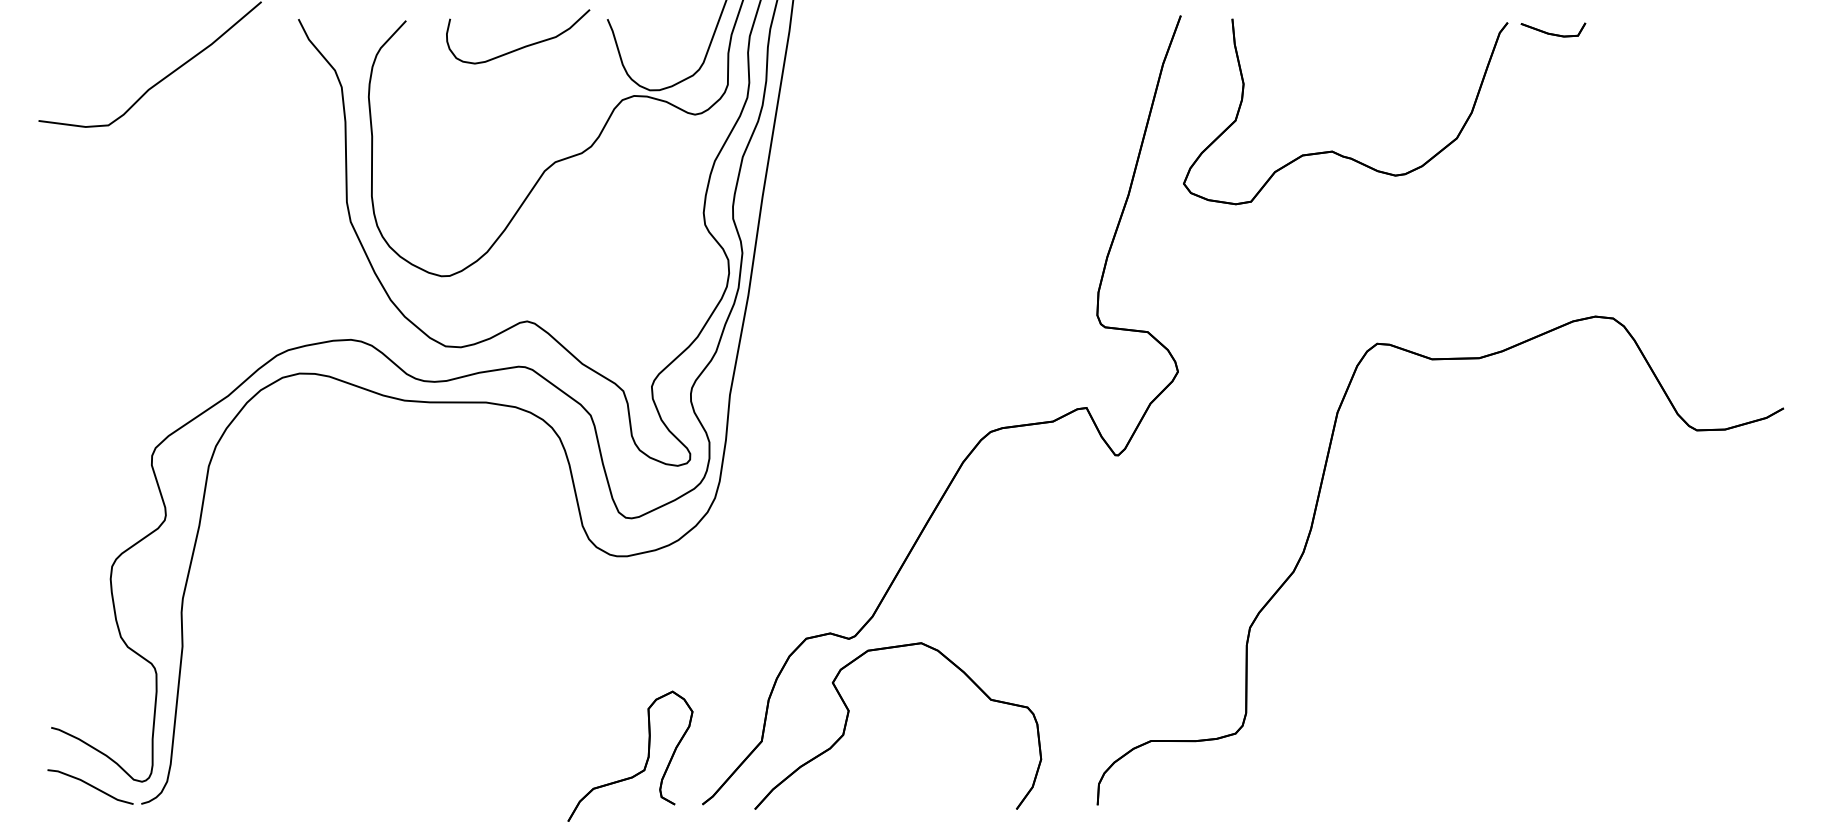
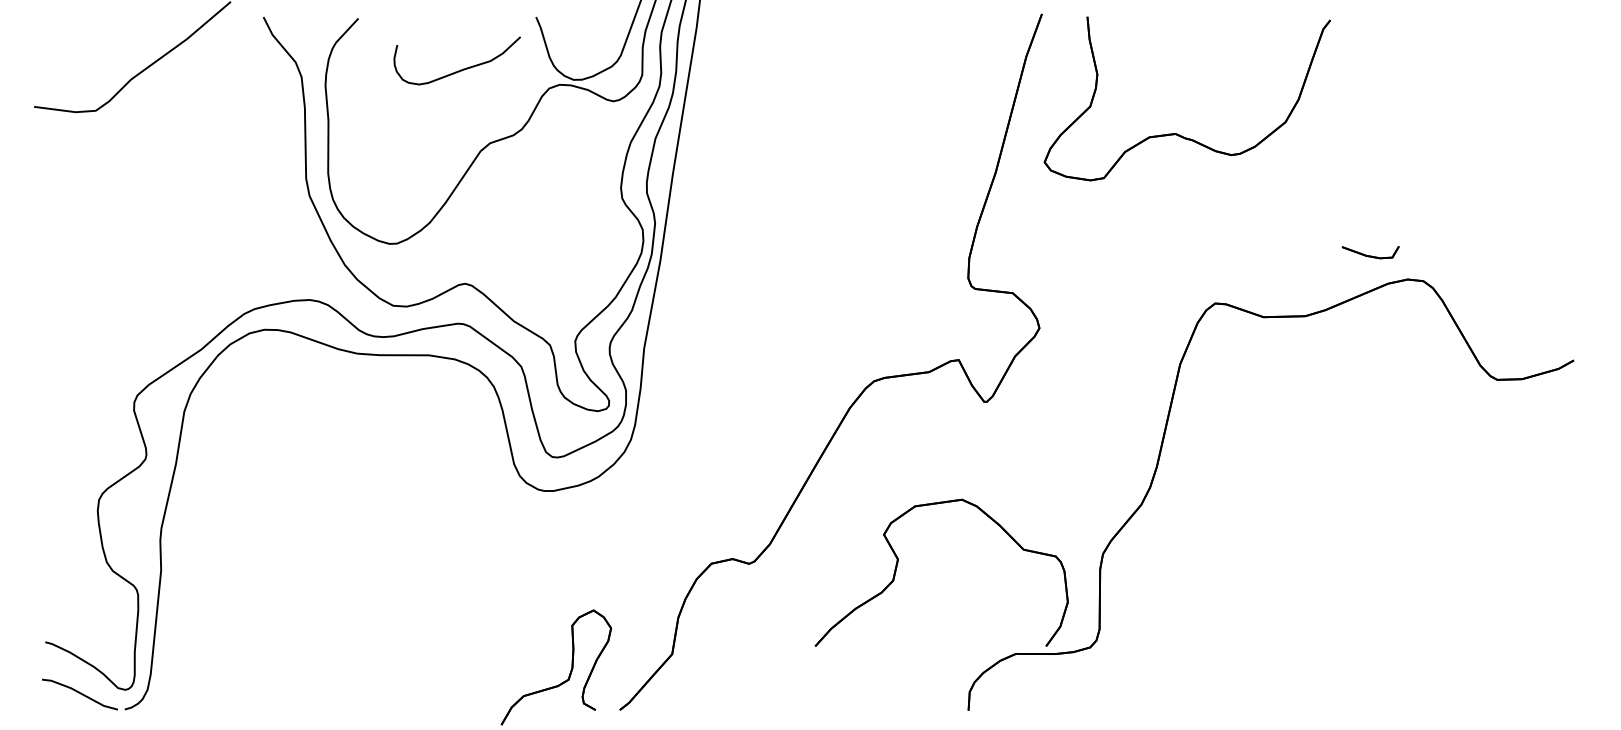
part: (1553, 29) -> (1370, 252), moved
curve: (522, 46) -> (461, 69), moved
part: (849, 713) -> (898, 561), moved

